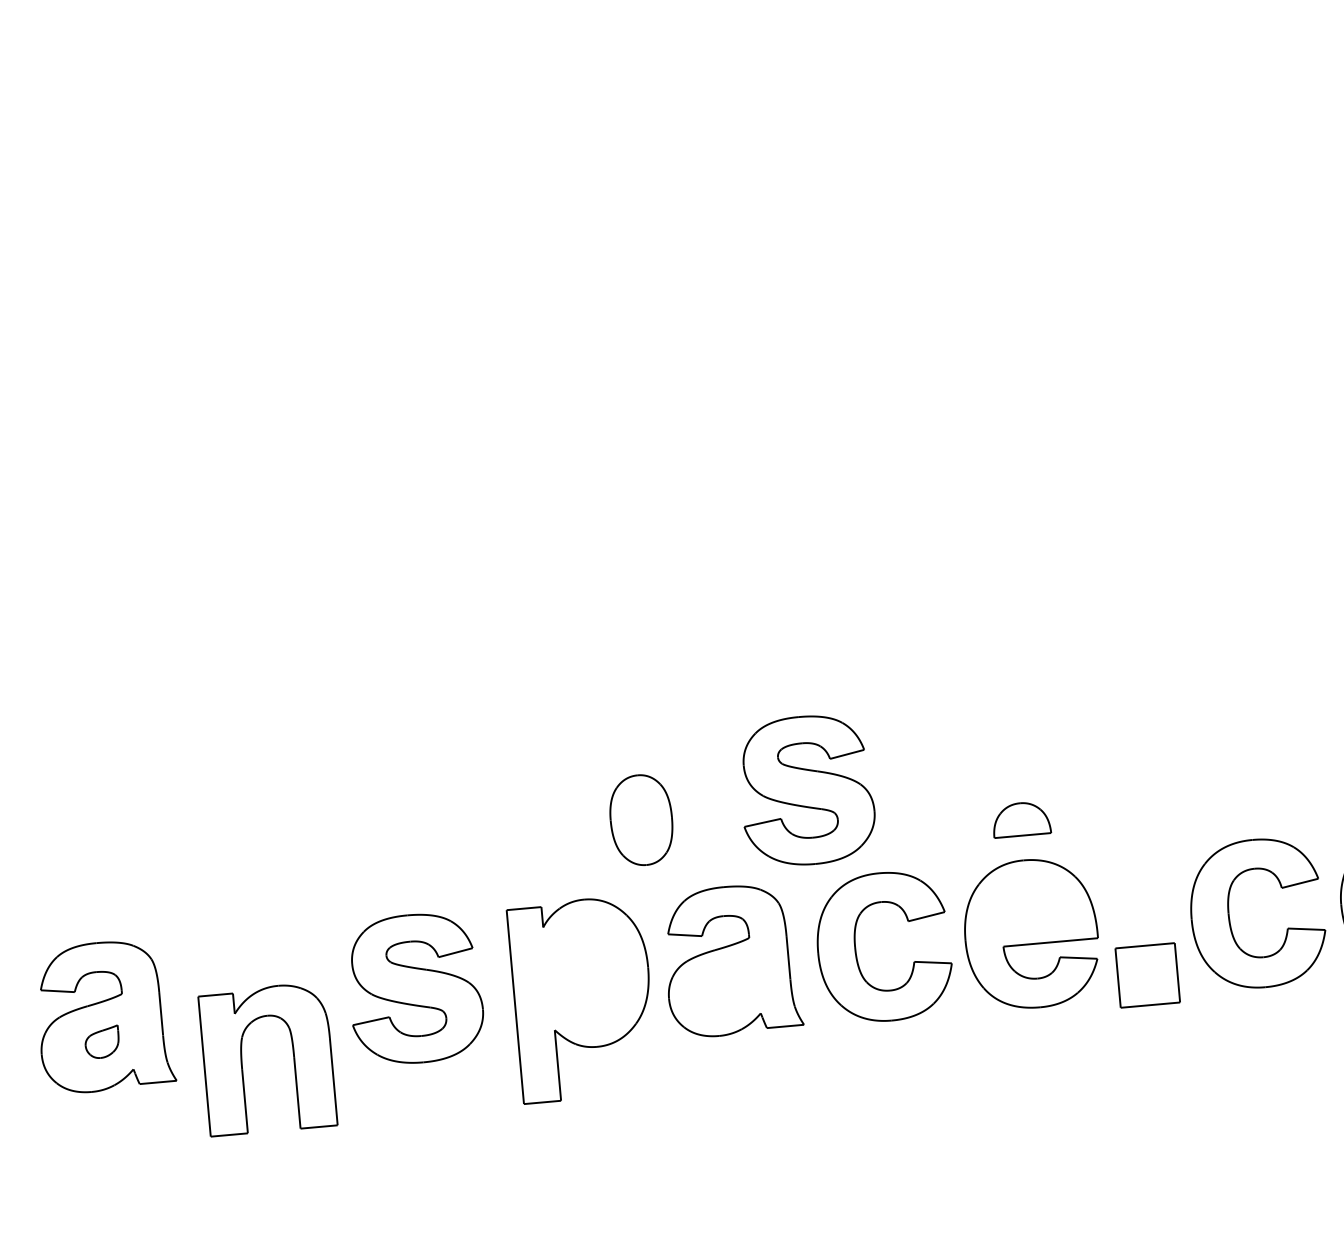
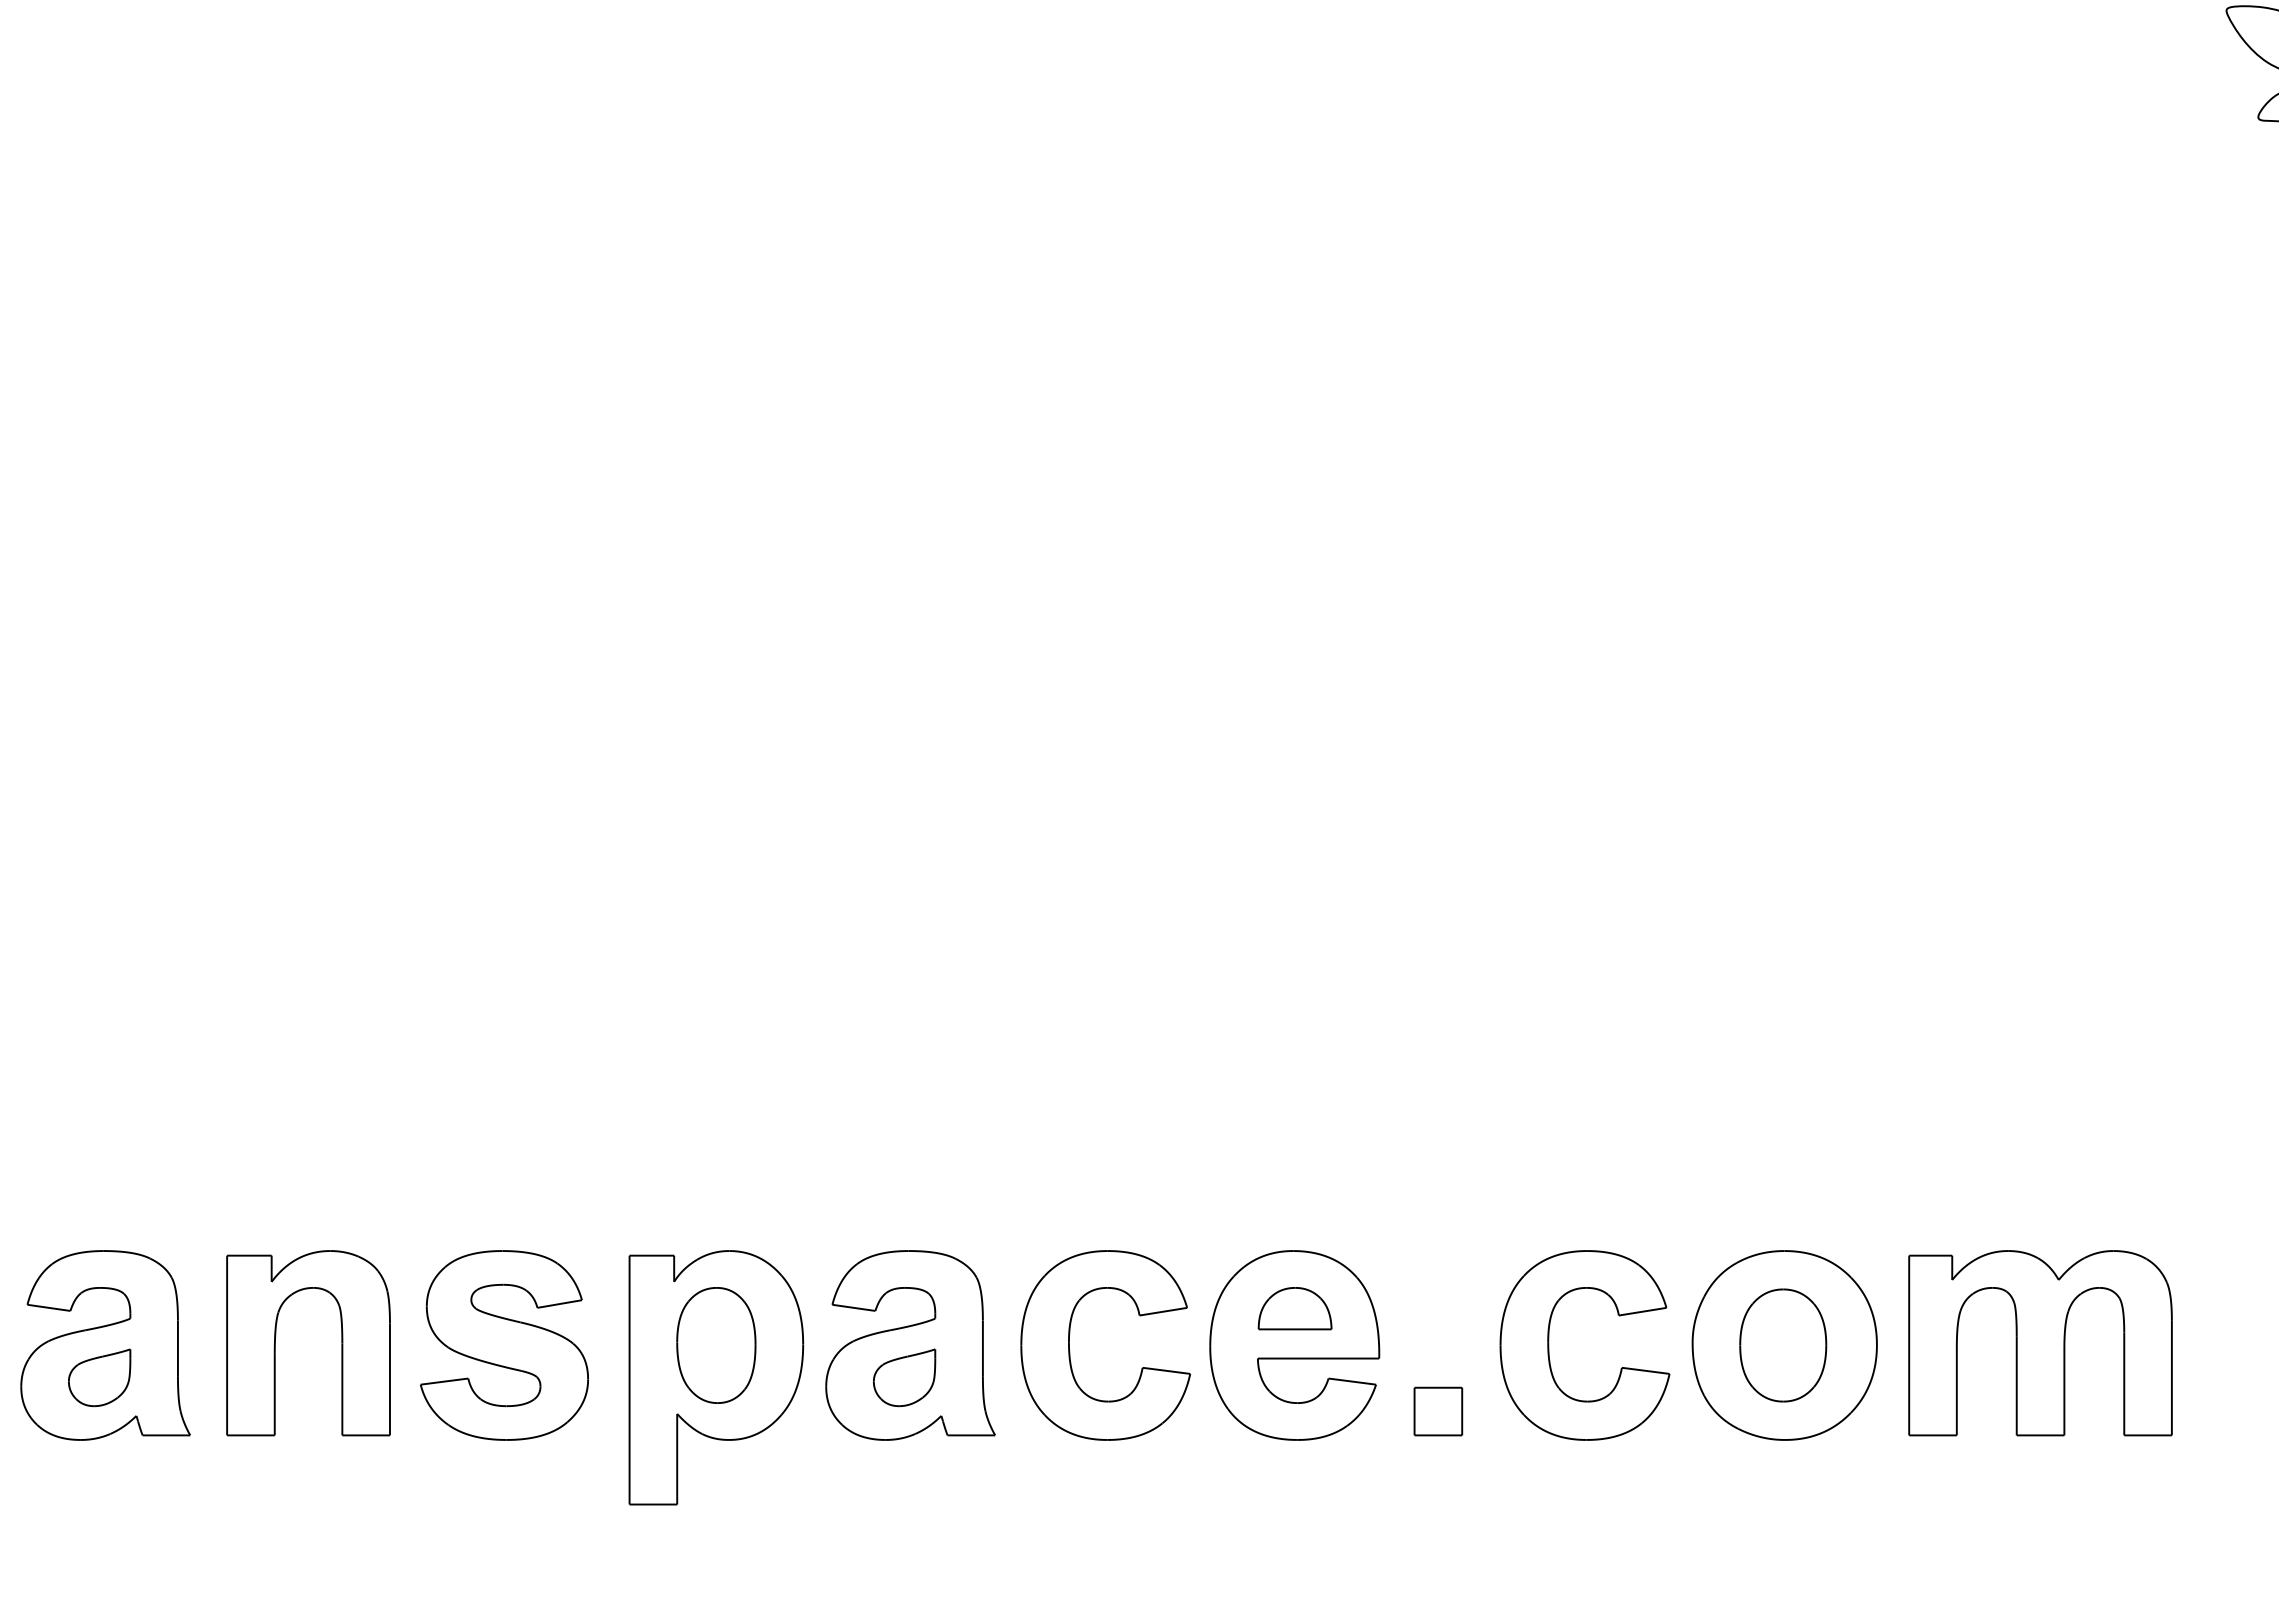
part: (807, 790) -> (1025, 1137), removed
part: (1020, 819) -> (1294, 1308), moved
part: (641, 820) -> (716, 1345), moved
part: (1147, 975) -> (1438, 1411), size x0.62
part: (729, 985) -> (904, 1377), added
part: (102, 1041) -> (99, 1377), size x1.43
part: (242, 1055) -> (276, 1335), moved

